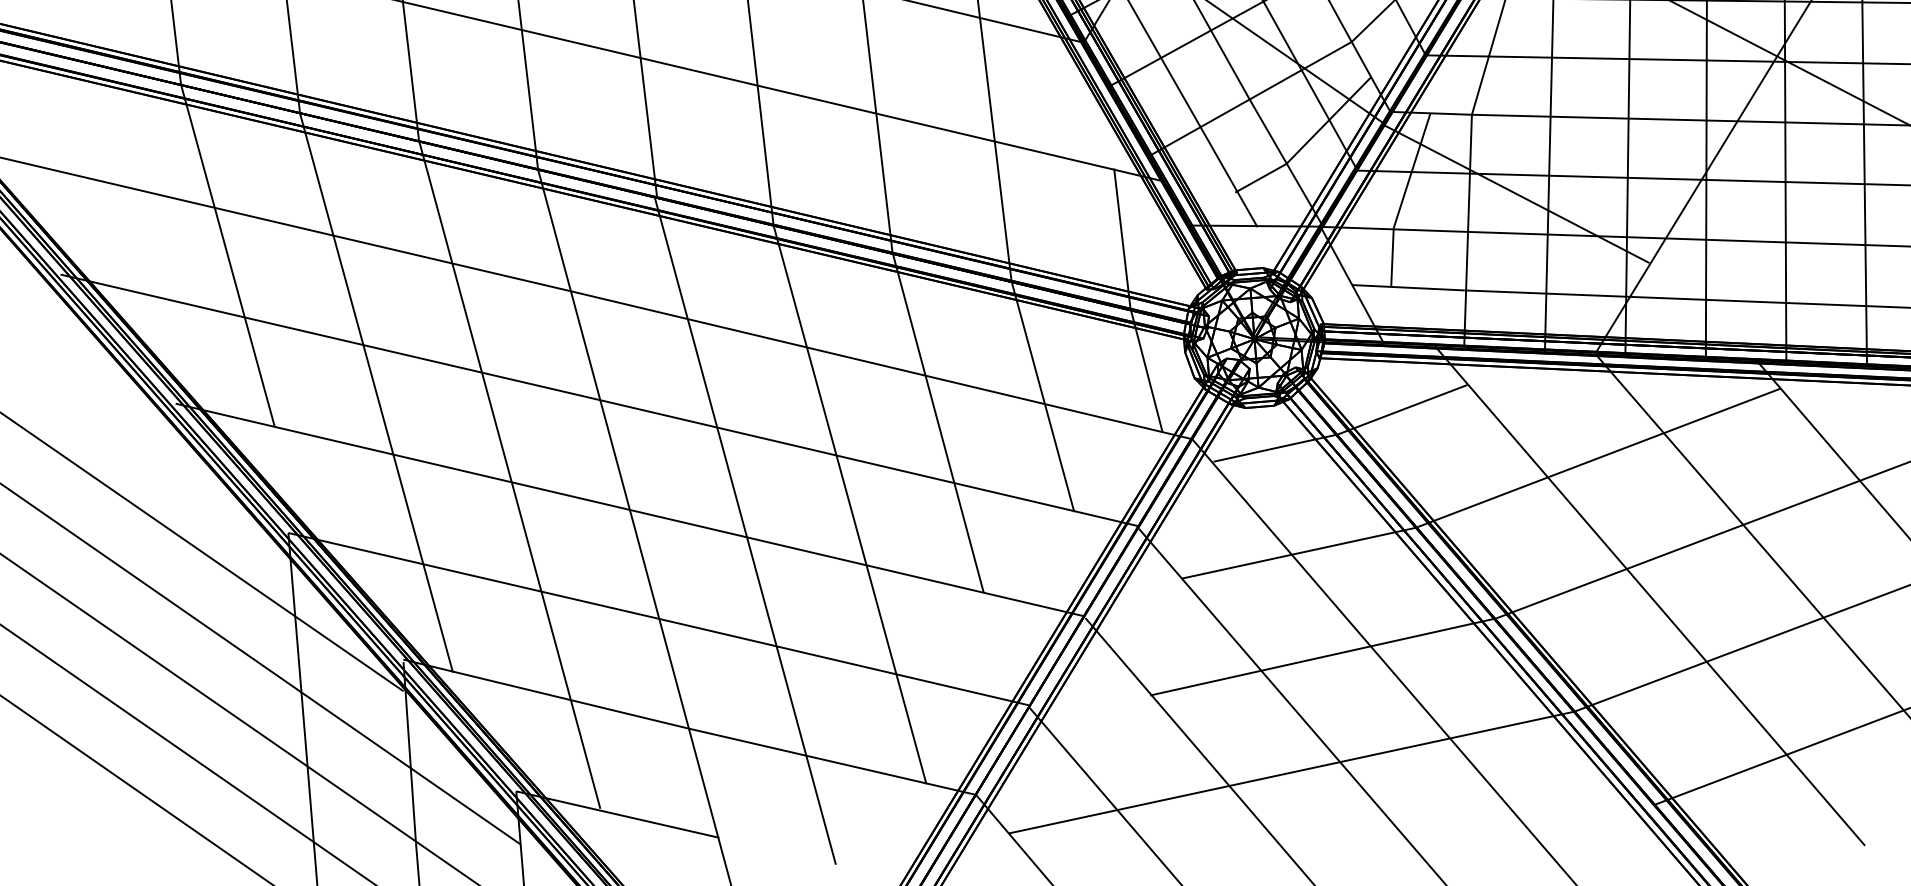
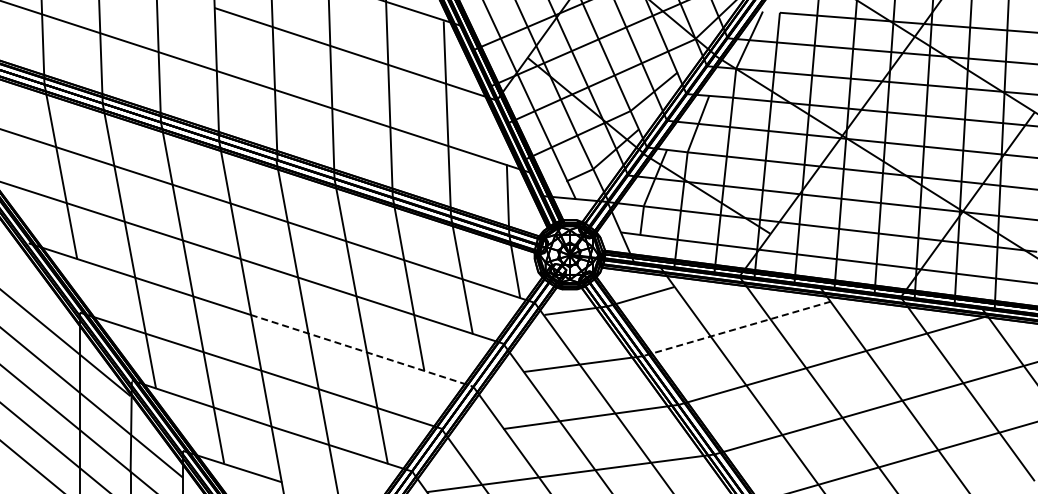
line: (1597, 457) -> (736, 328), solid -> dashed
line: (855, 562) -> (361, 350), solid -> dashed

